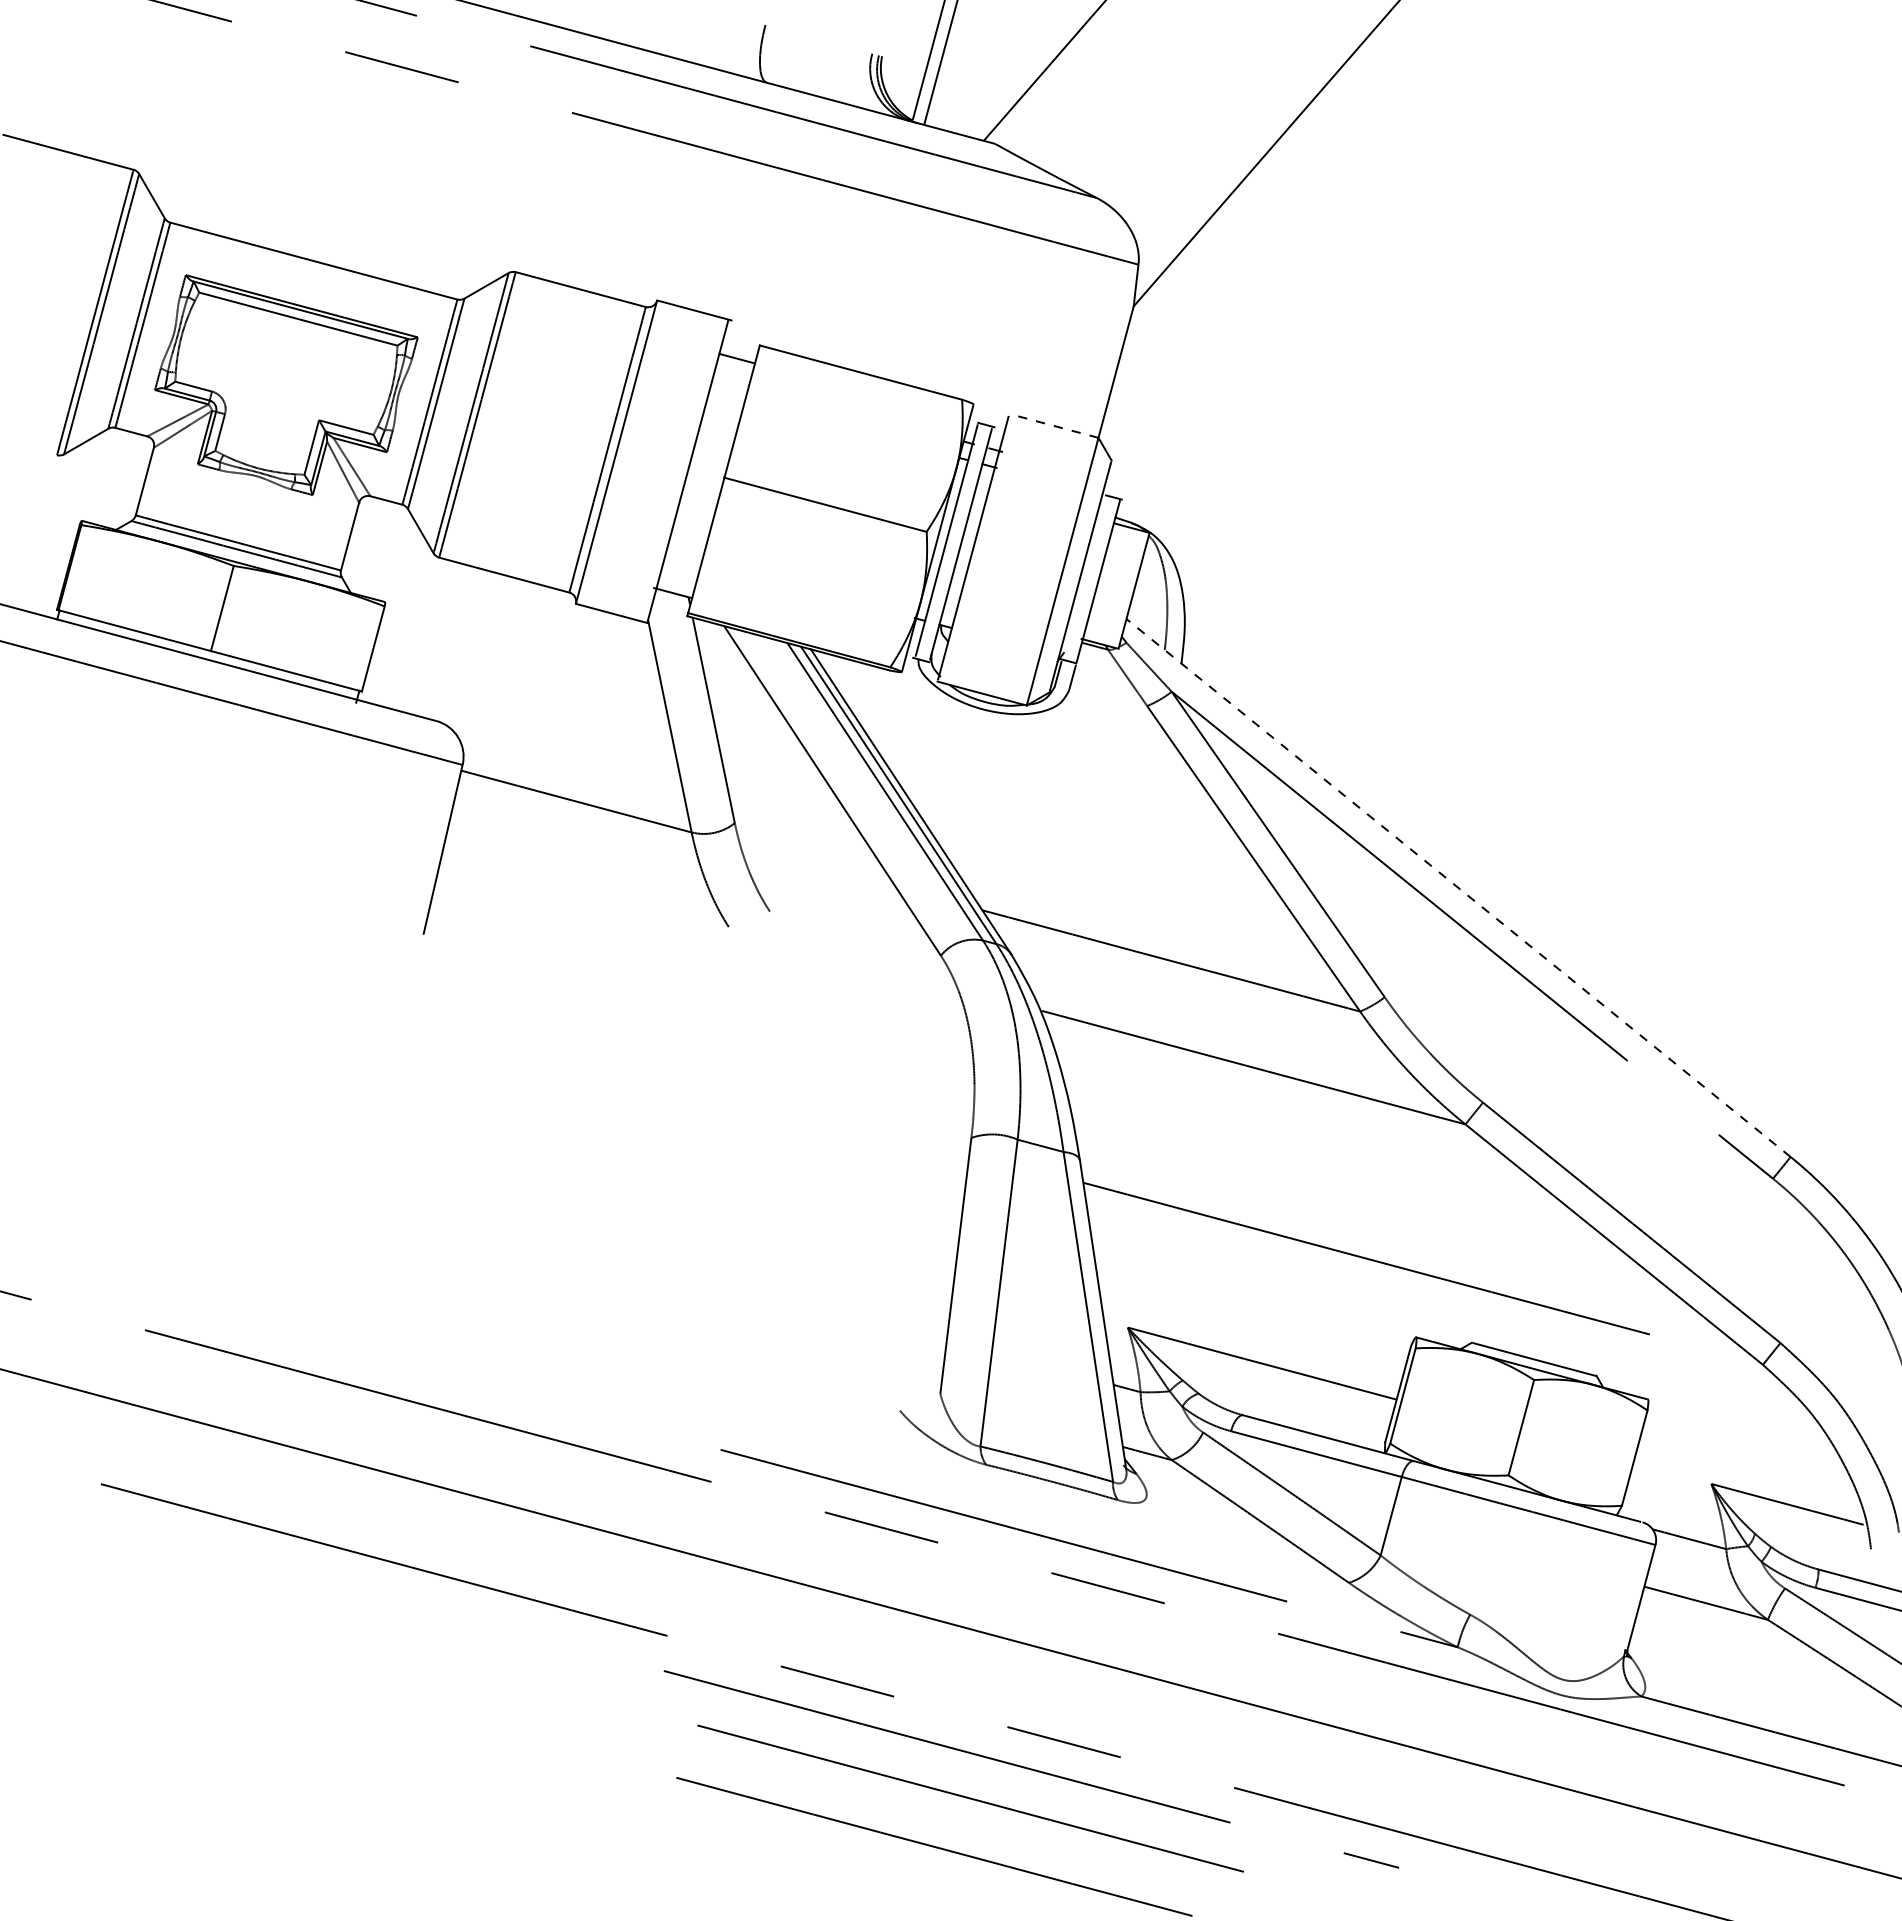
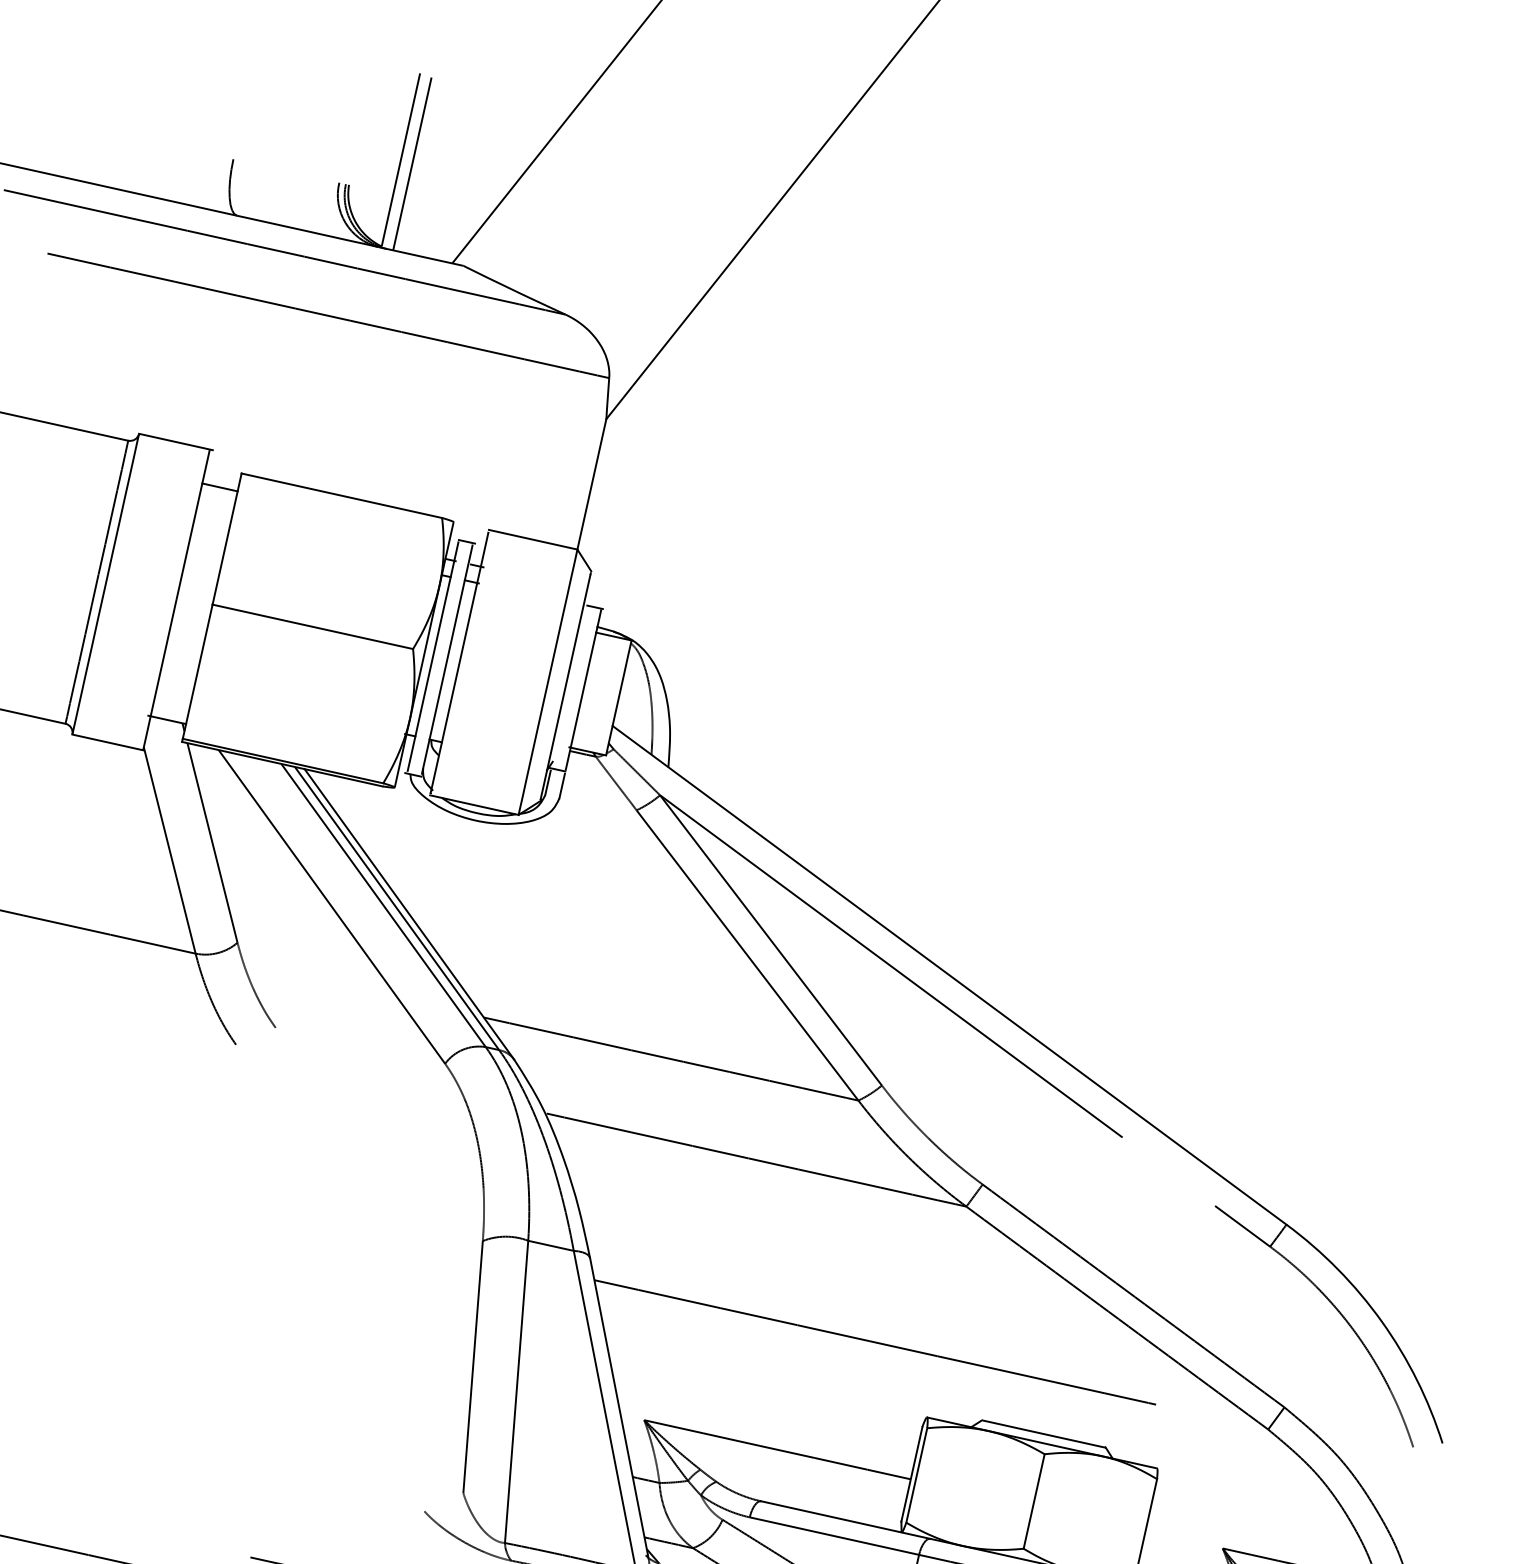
line: (1053, 425) -> (532, 539), dashed -> solid
line: (1458, 887) -> (949, 974), dashed -> solid

